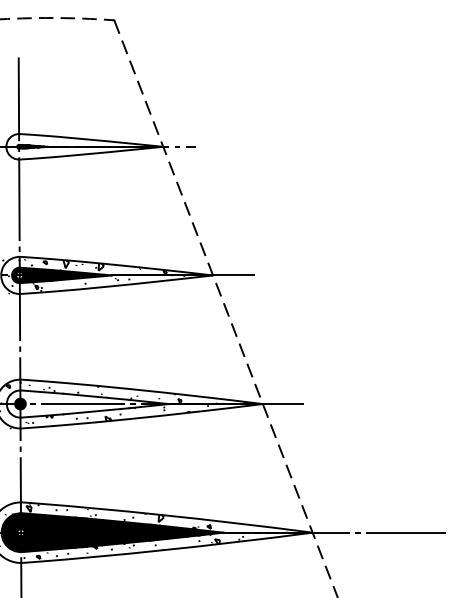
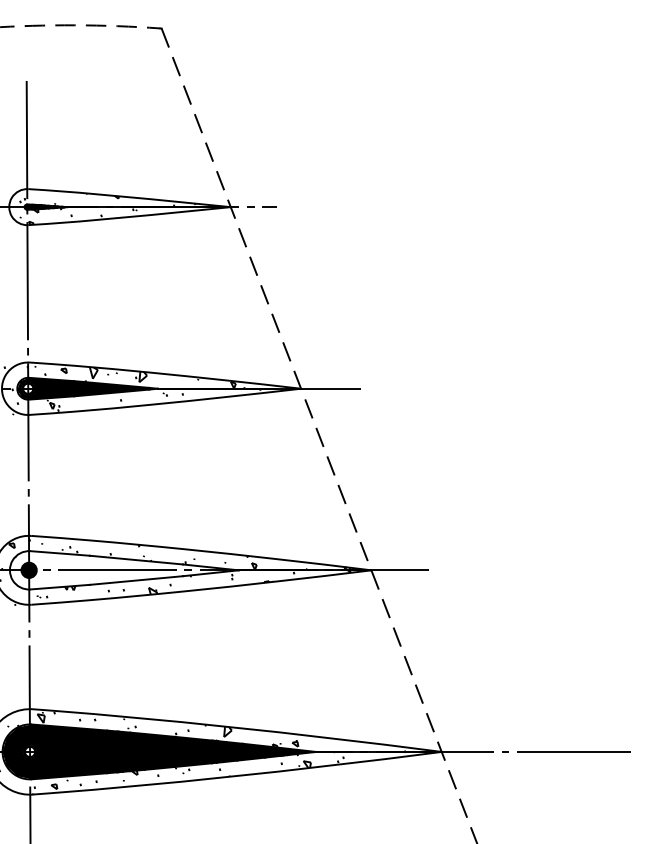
hatch: (82, 148) -> (116, 209), added

